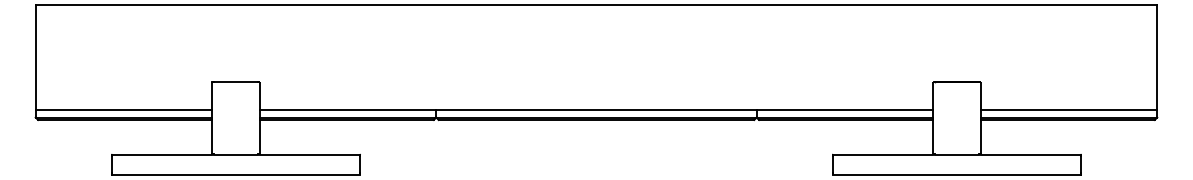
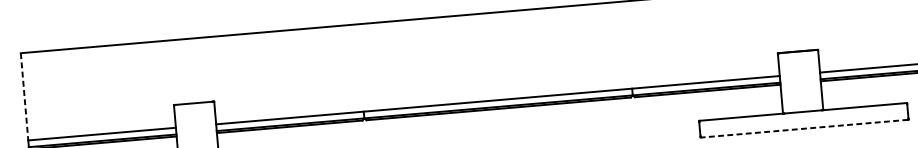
line: (35, 57) -> (24, 96), solid -> dashed
line: (956, 174) -> (804, 128), solid -> dashed

